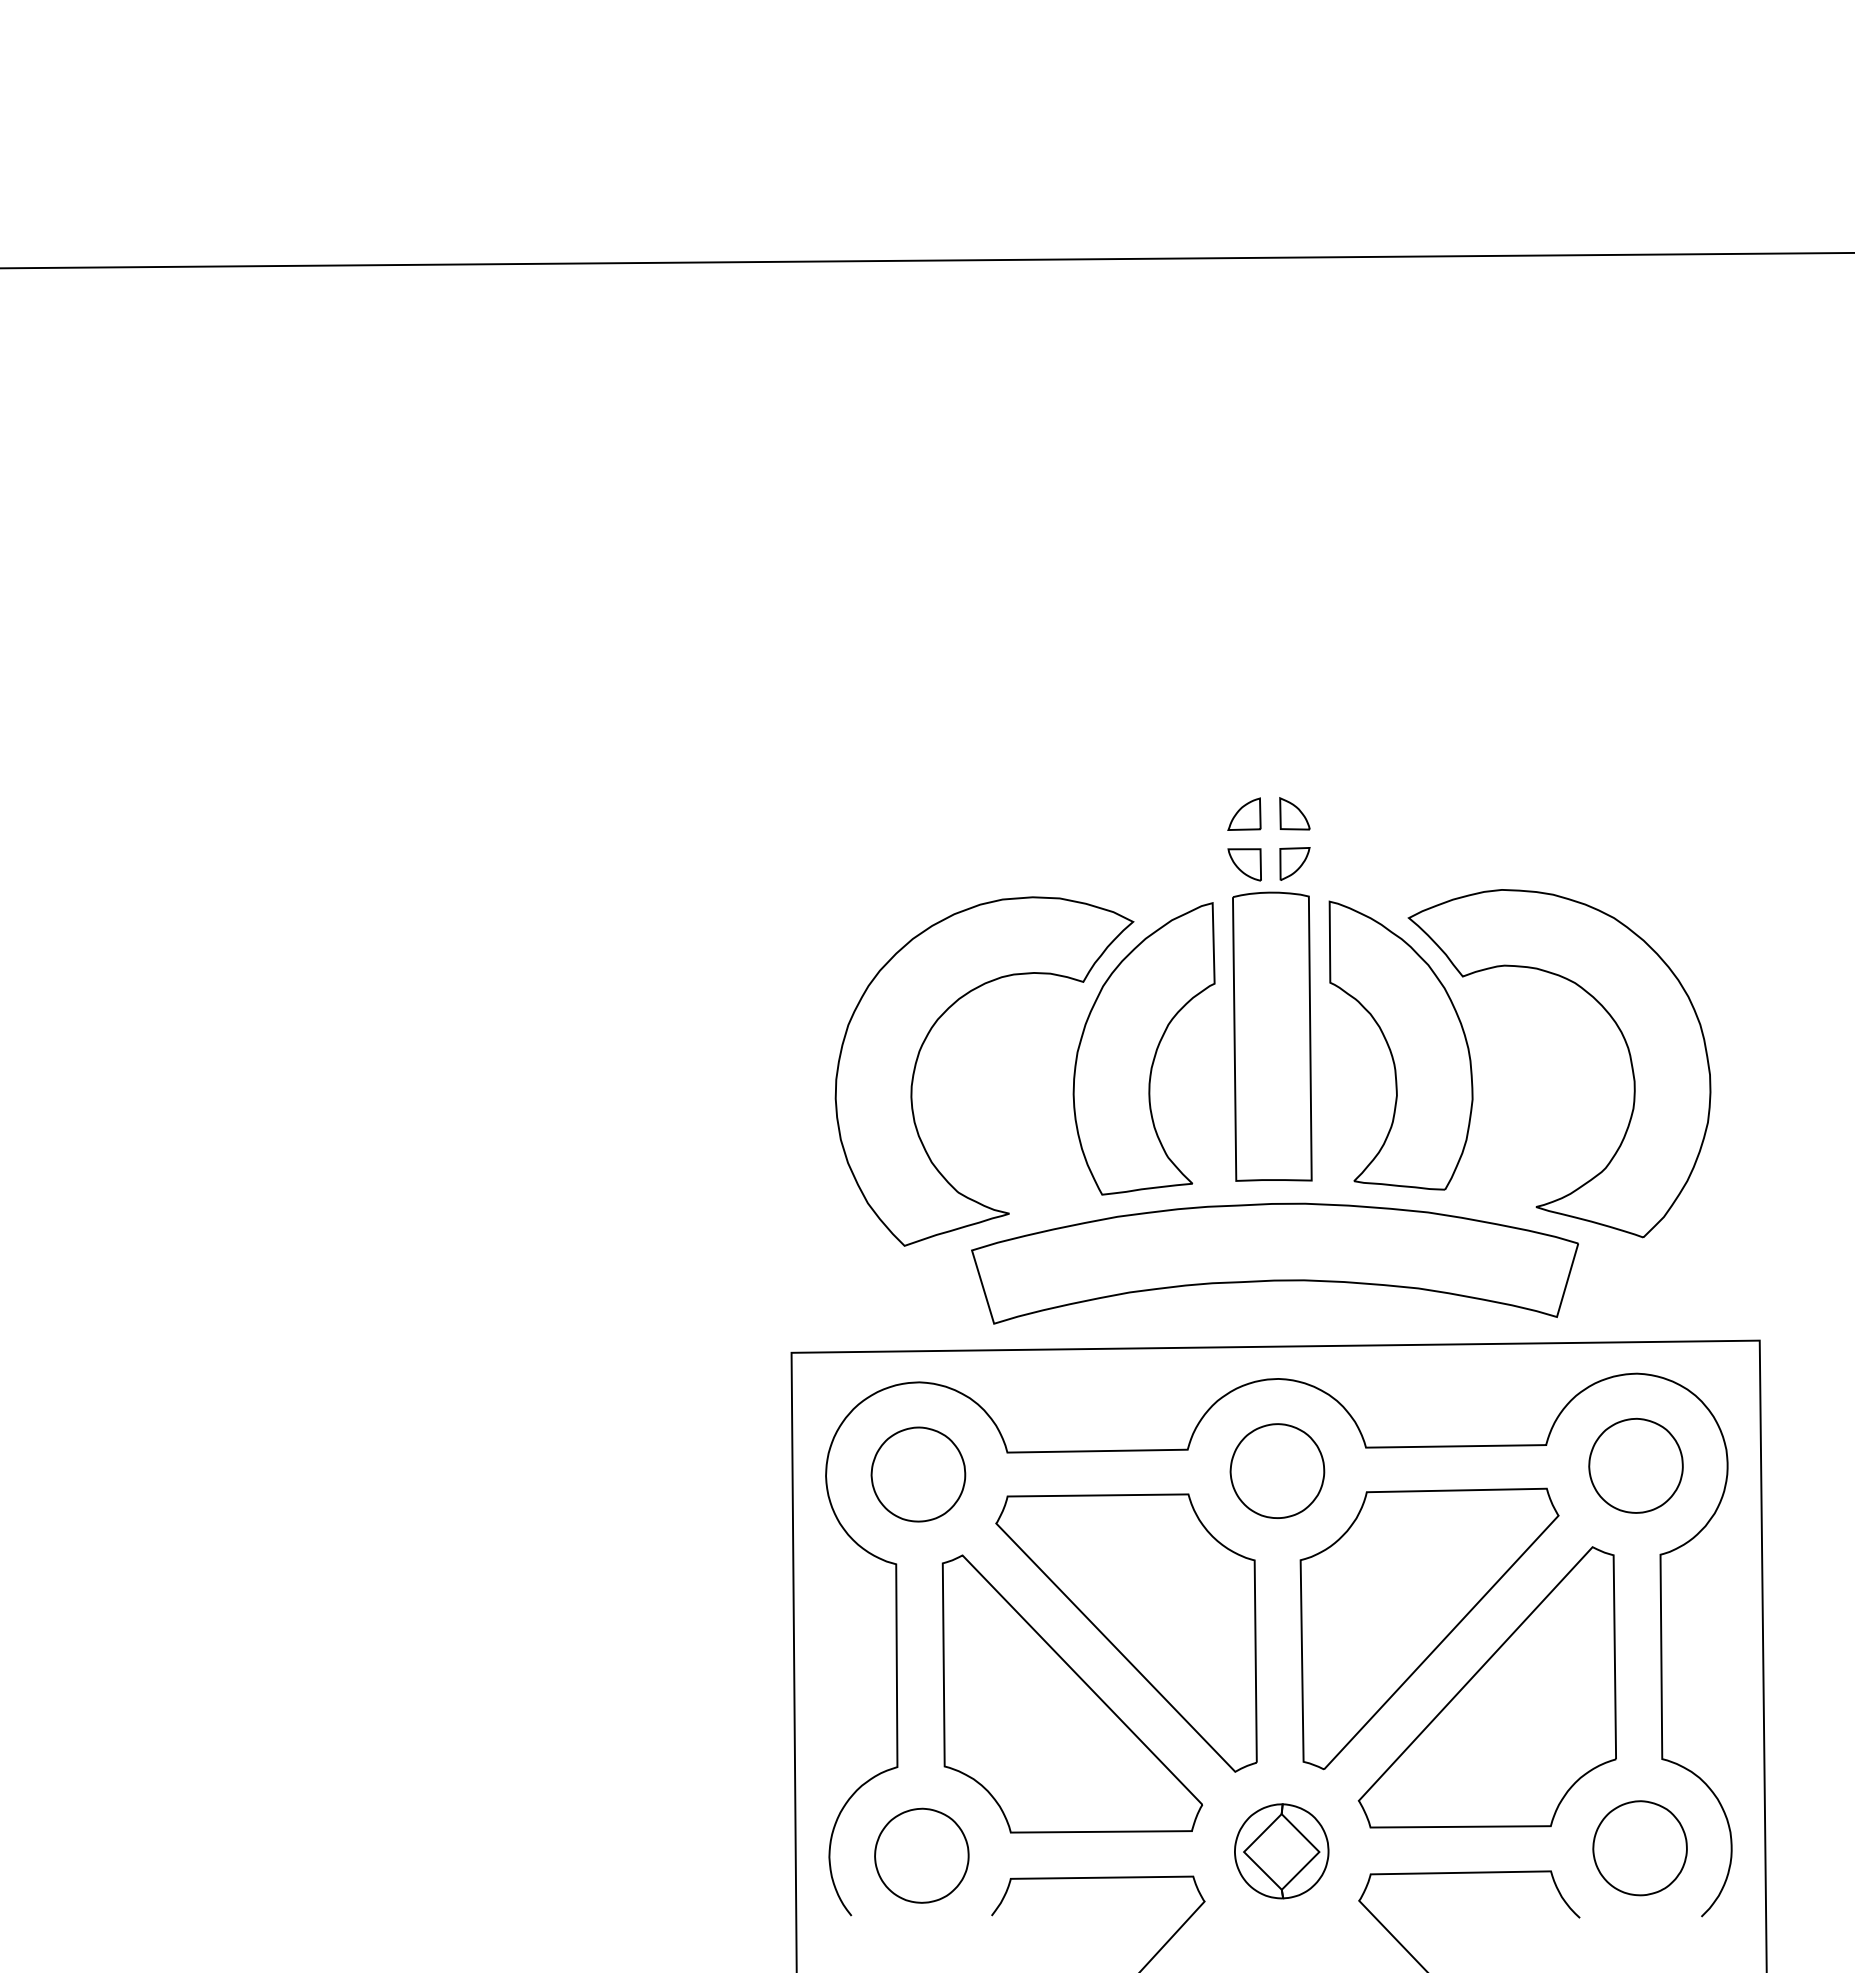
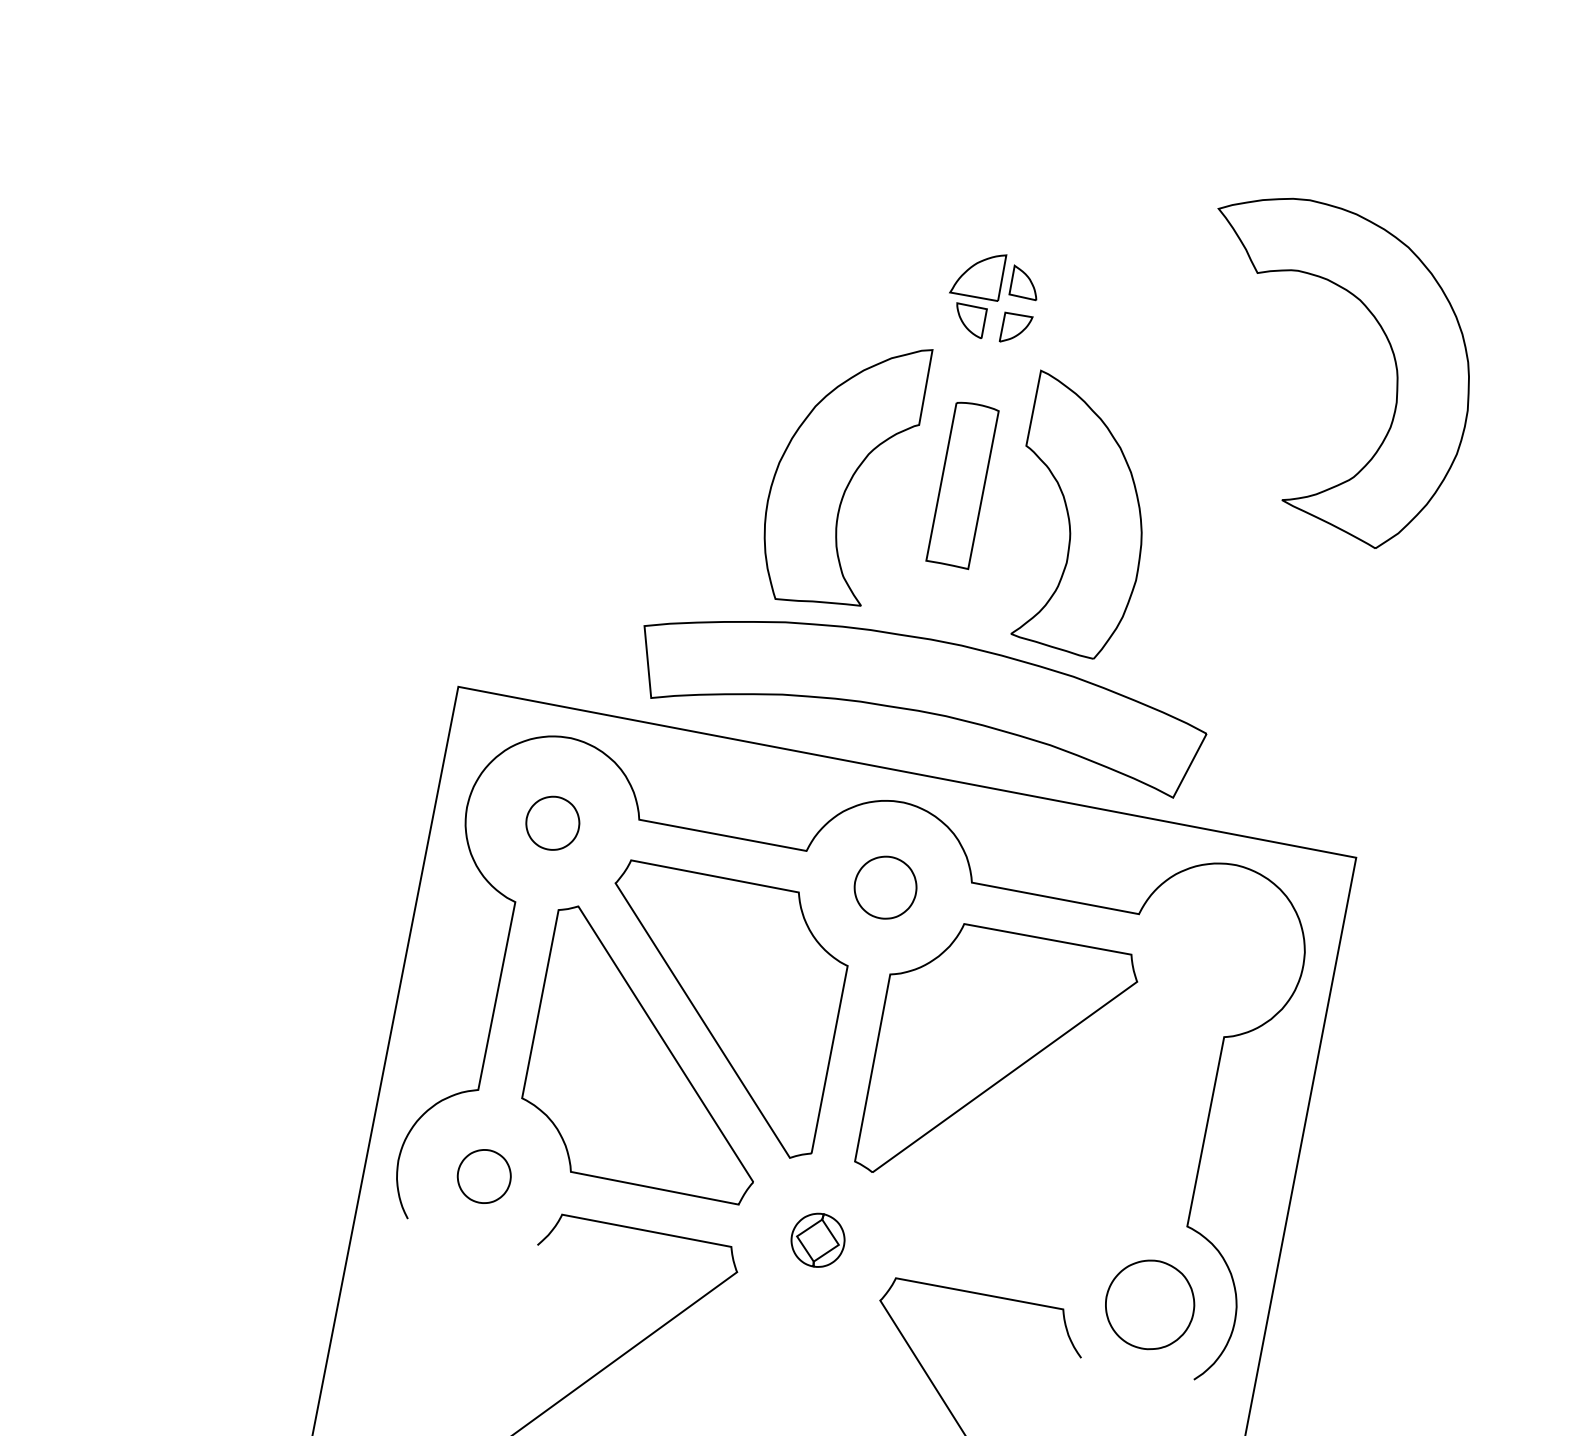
part: (1244, 813) -> (978, 273), size x1.6
part: (1616, 1026) -> (1390, 348), moved
part: (1272, 1036) -> (962, 484), size x0.6
part: (925, 1041) -> (640, 424), removed
part: (1635, 1465) -> (1217, 949), removed
part: (1277, 1470) -> (885, 887), size x0.7
part: (918, 1474) -> (552, 823), size x0.6
part: (1486, 1687) -> (1038, 1127), removed
part: (1281, 1851) -> (817, 1240), size x0.6
part: (921, 1855) -> (483, 1176), size x0.6

